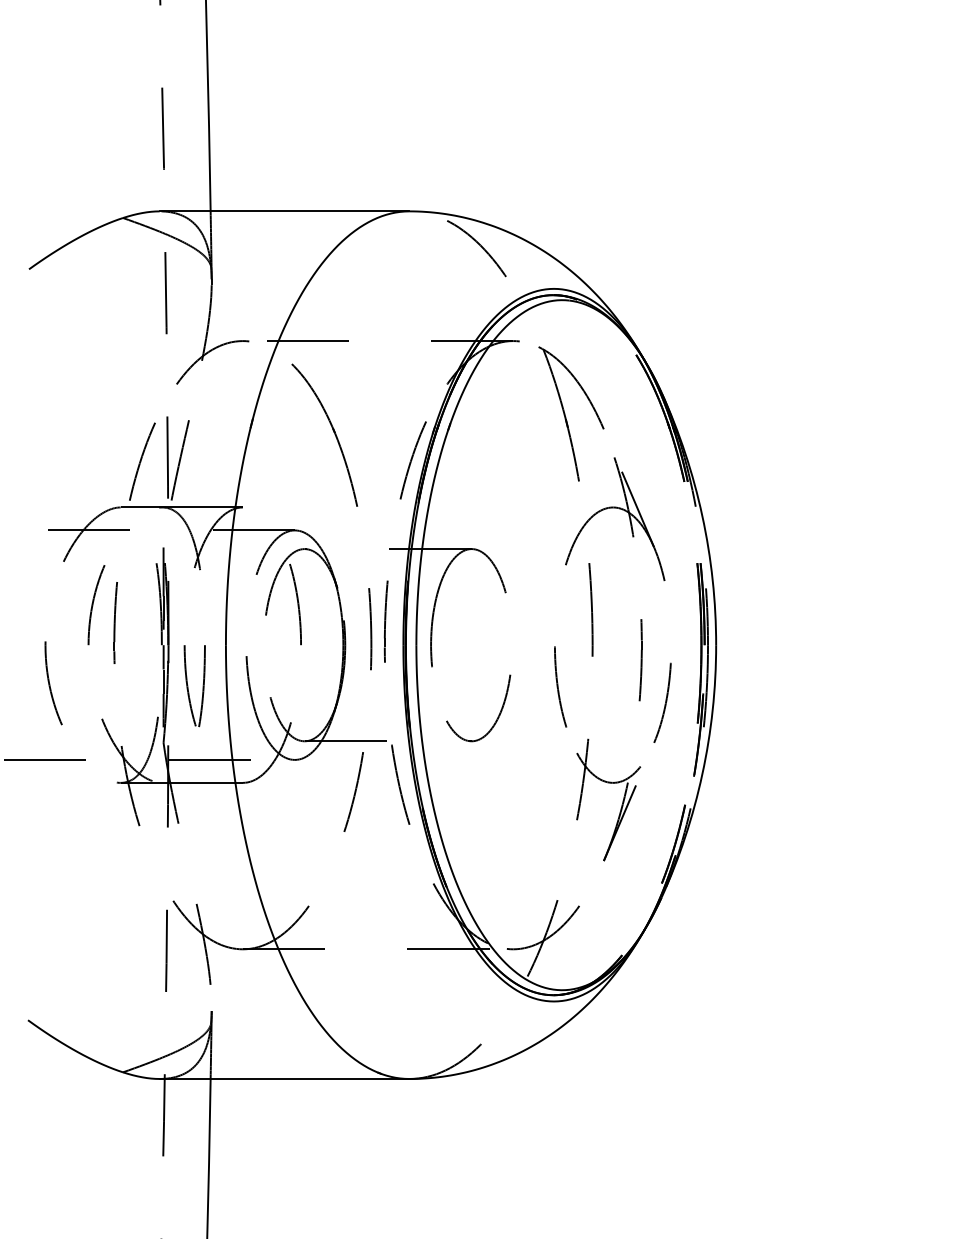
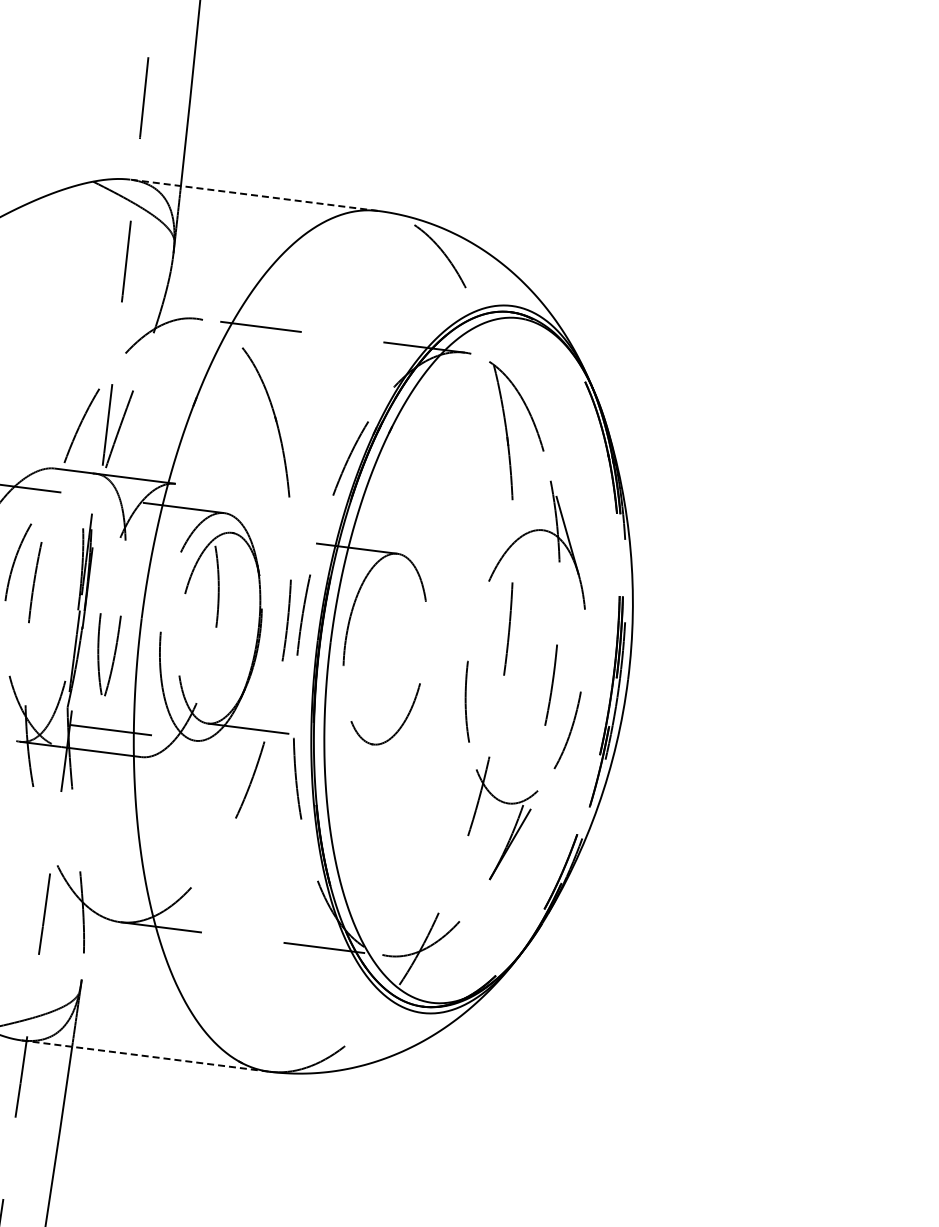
line: (284, 211) -> (254, 195), solid -> dashed
line: (284, 1078) -> (145, 1055), solid -> dashed

